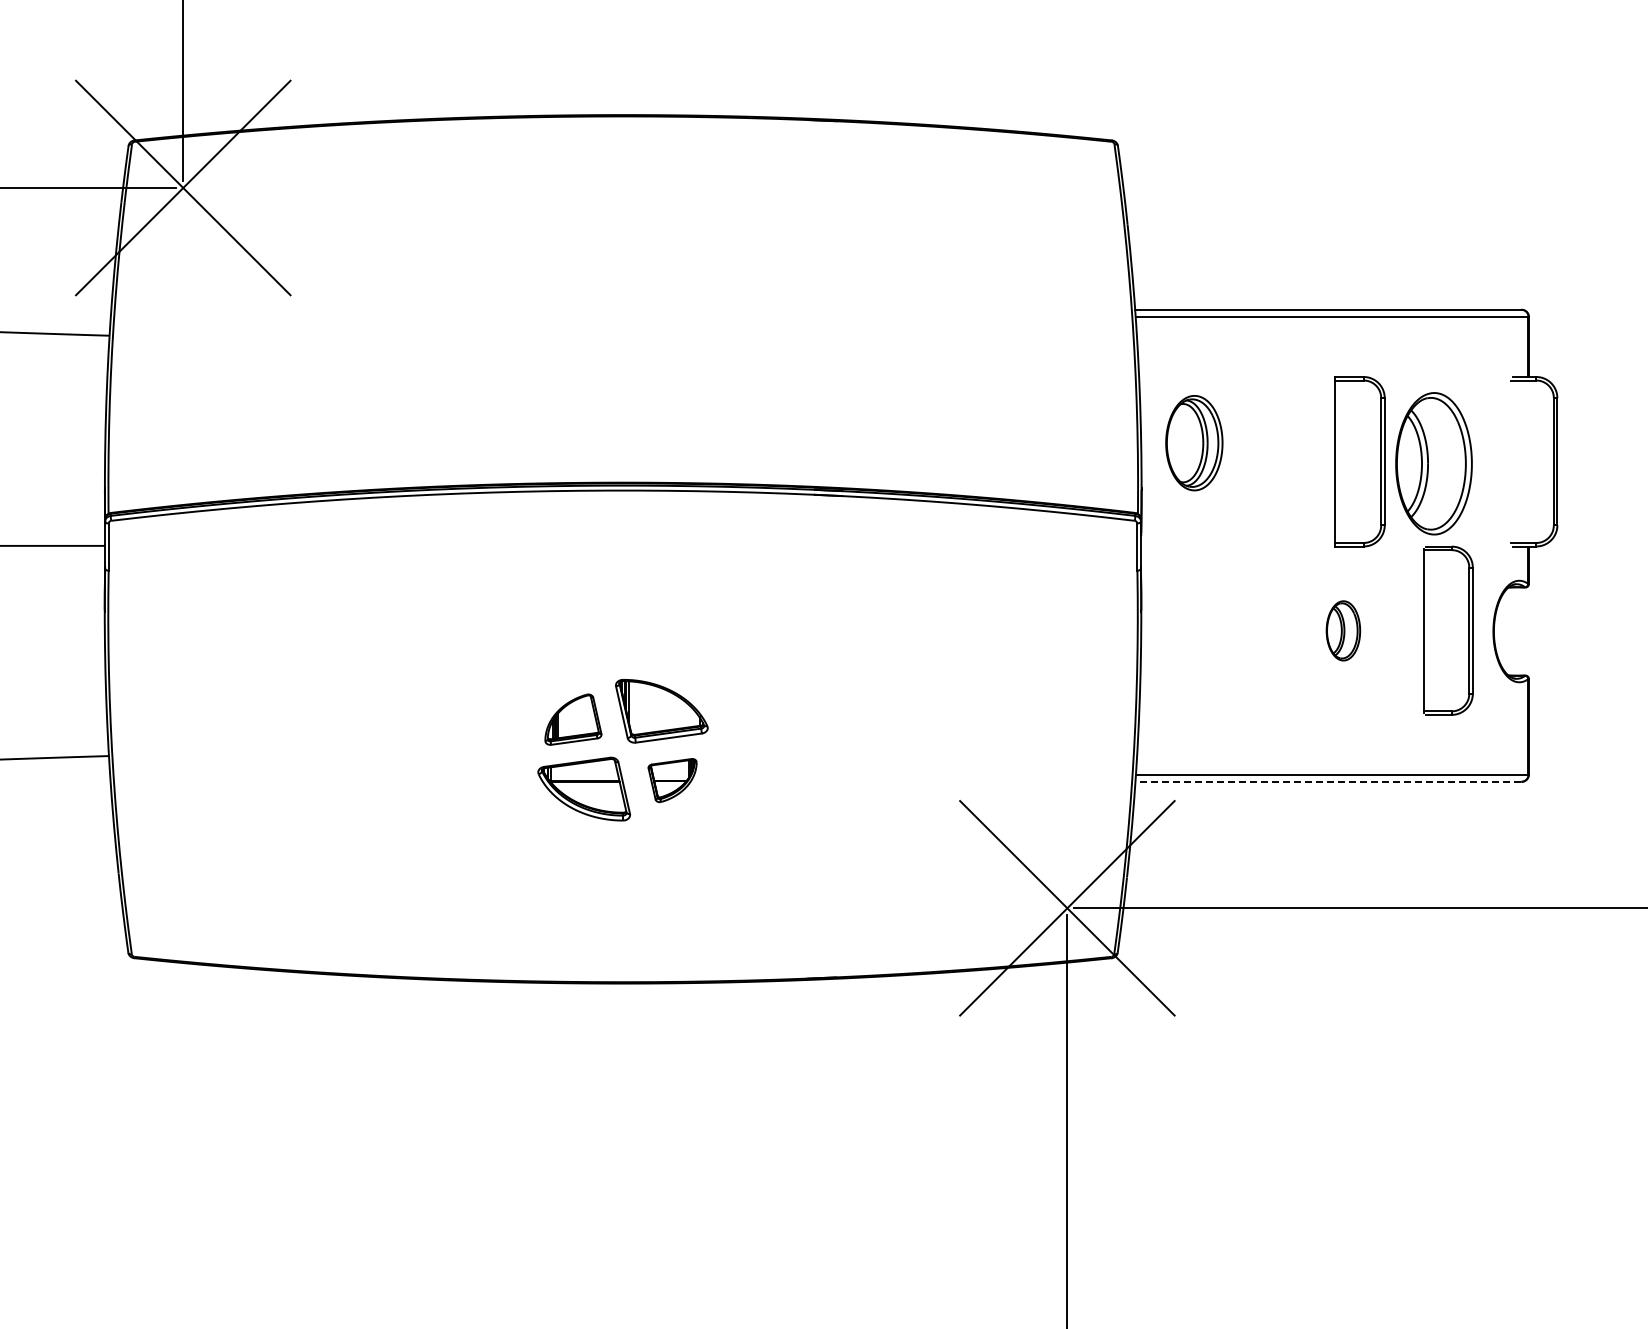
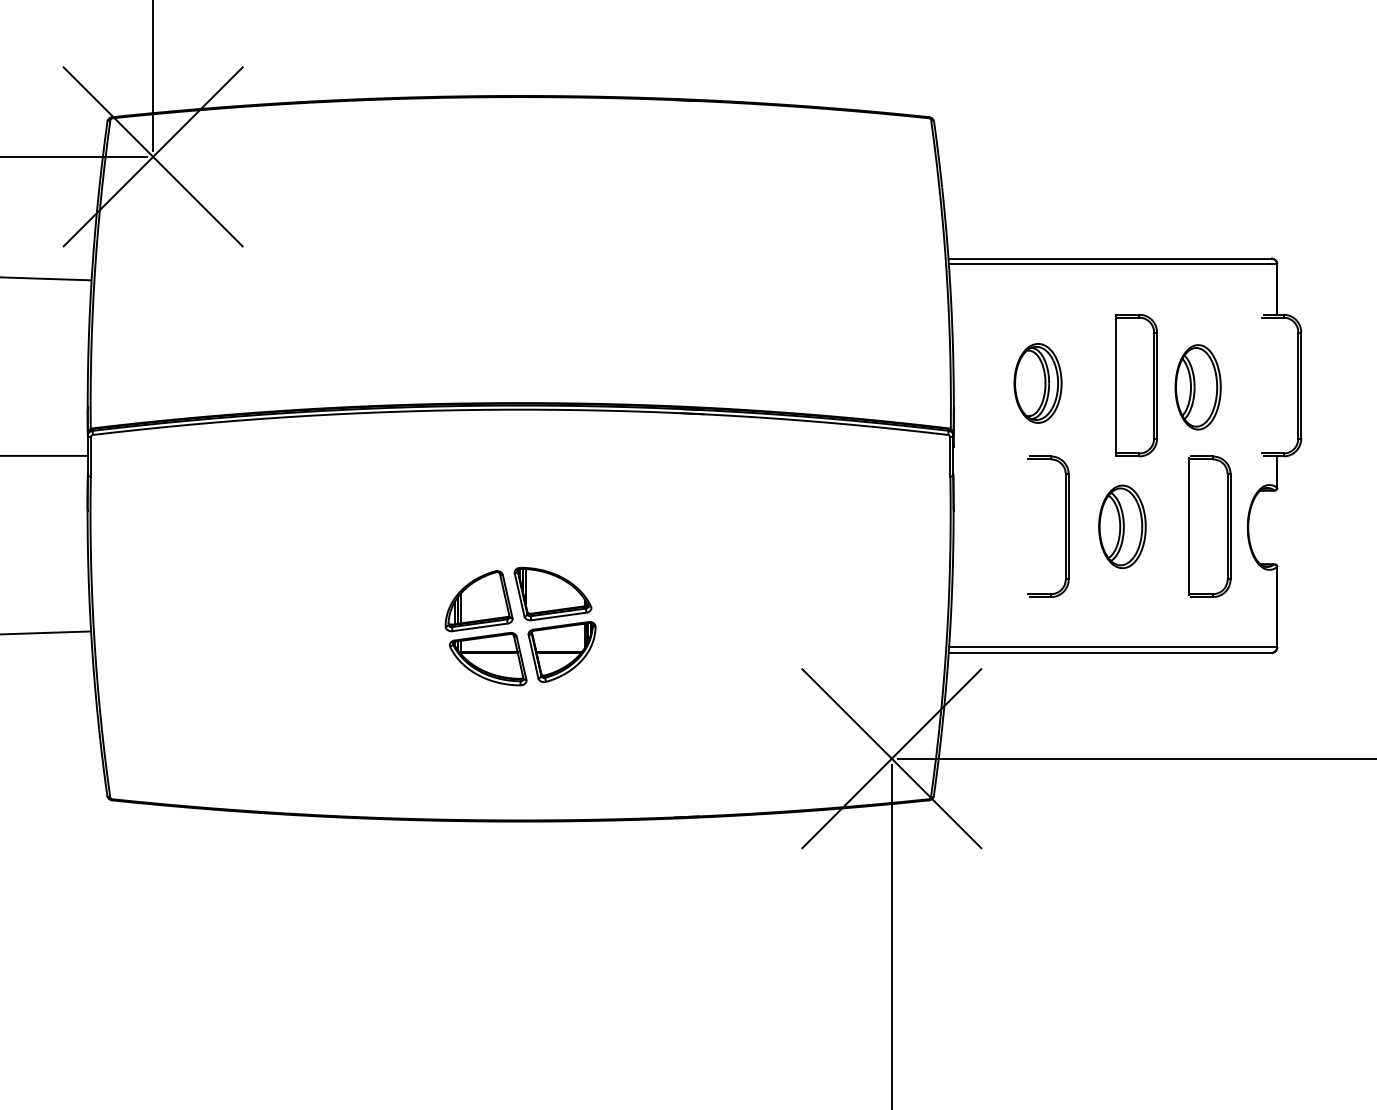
part: (1194, 443) -> (1038, 383), moved
part: (1433, 463) -> (1197, 387), size x0.71
part: (1275, 630) -> (1065, 526), added
part: (1343, 630) -> (1122, 526), size x1.67
part: (573, 719) -> (479, 600), size x1.43
part: (672, 780) -> (561, 651), size x1.67
line: (1328, 781) -> (1110, 652), dashed -> solid

